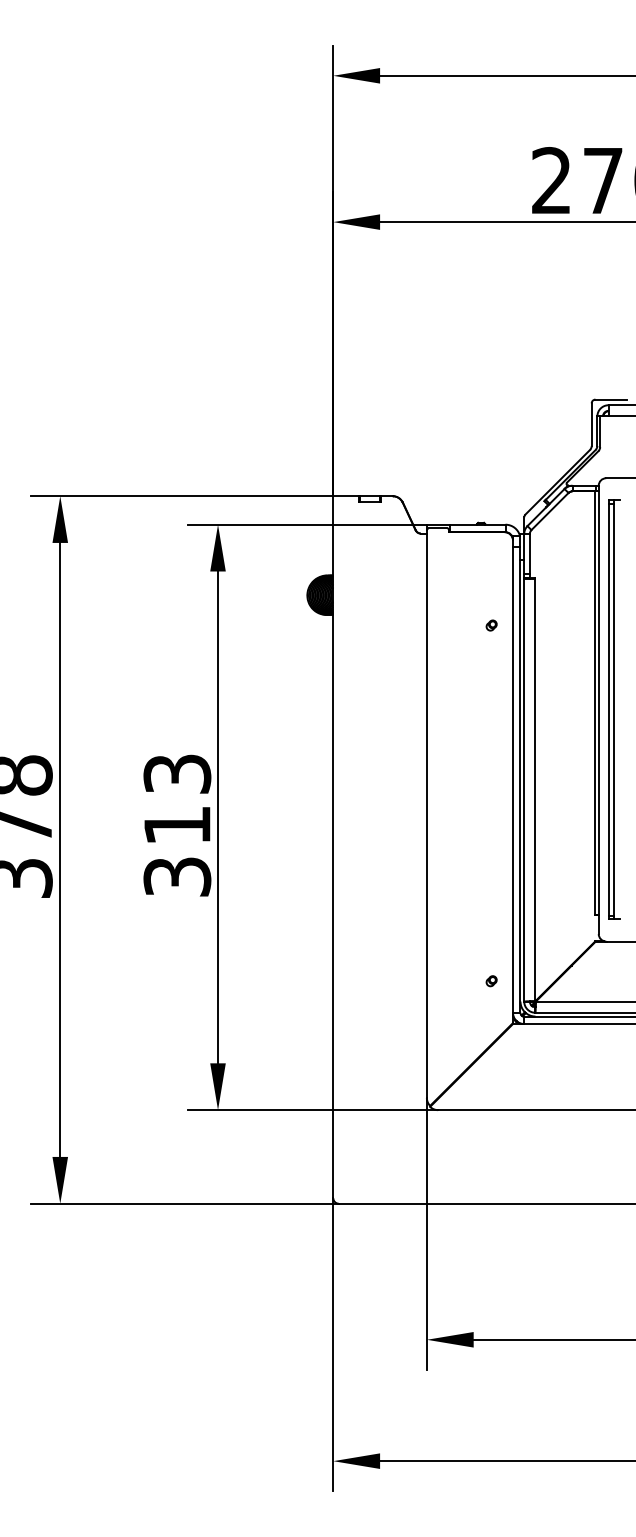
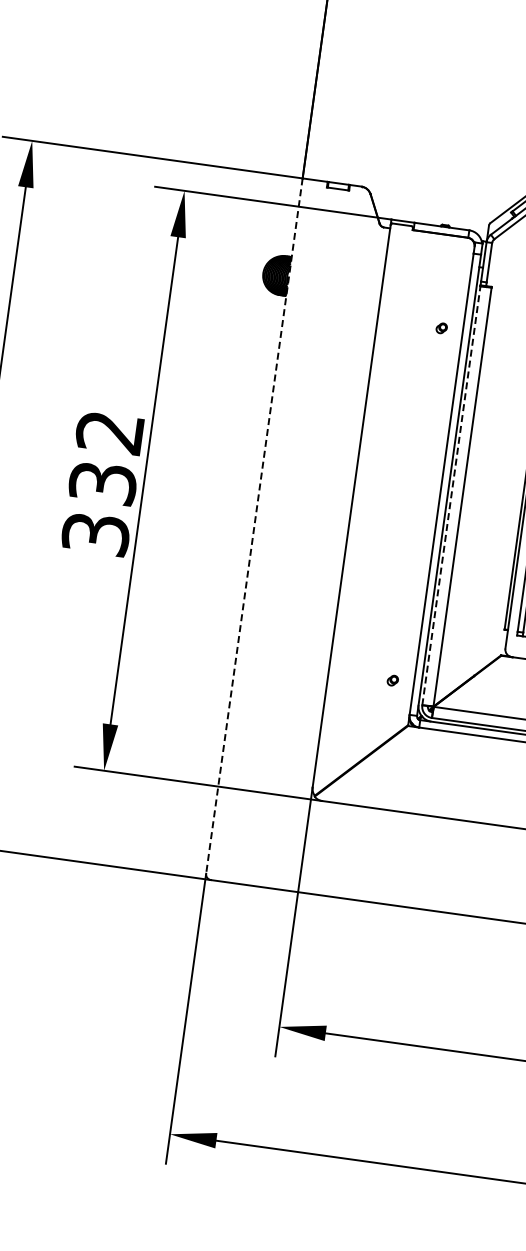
line: (524, 790) -> (451, 496), solid -> dashed
text: (177, 799) -> (106, 457), 313 -> 332
line: (333, 847) -> (254, 526), solid -> dashed

